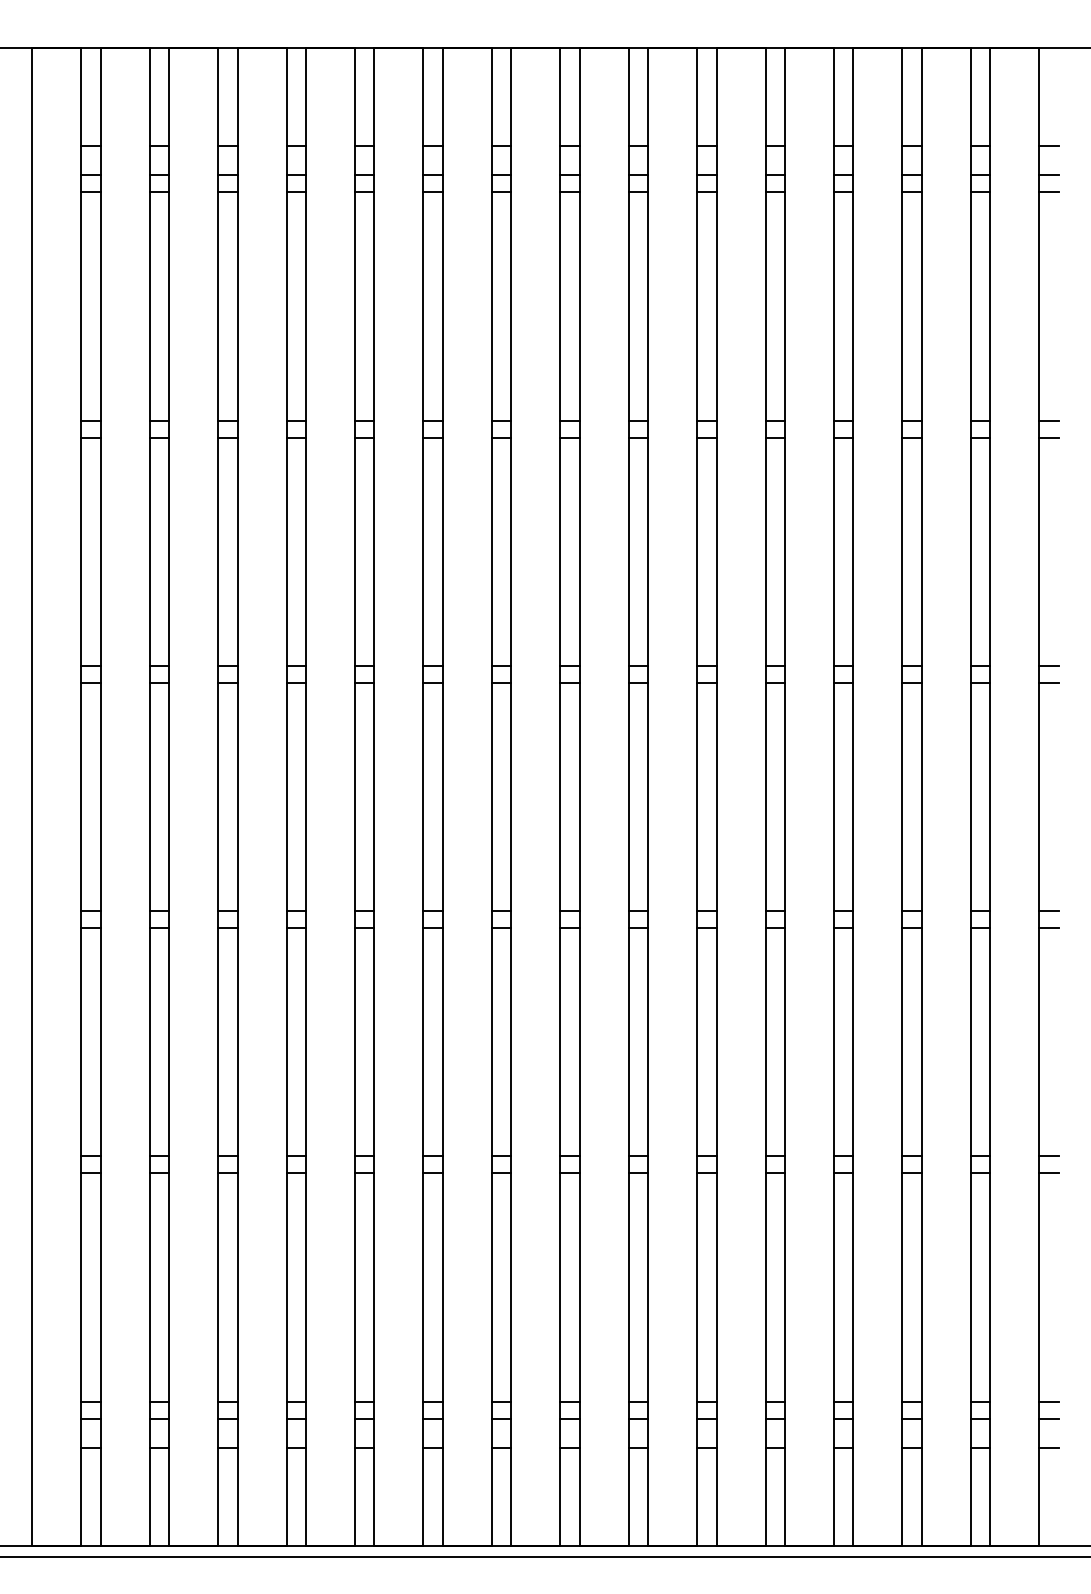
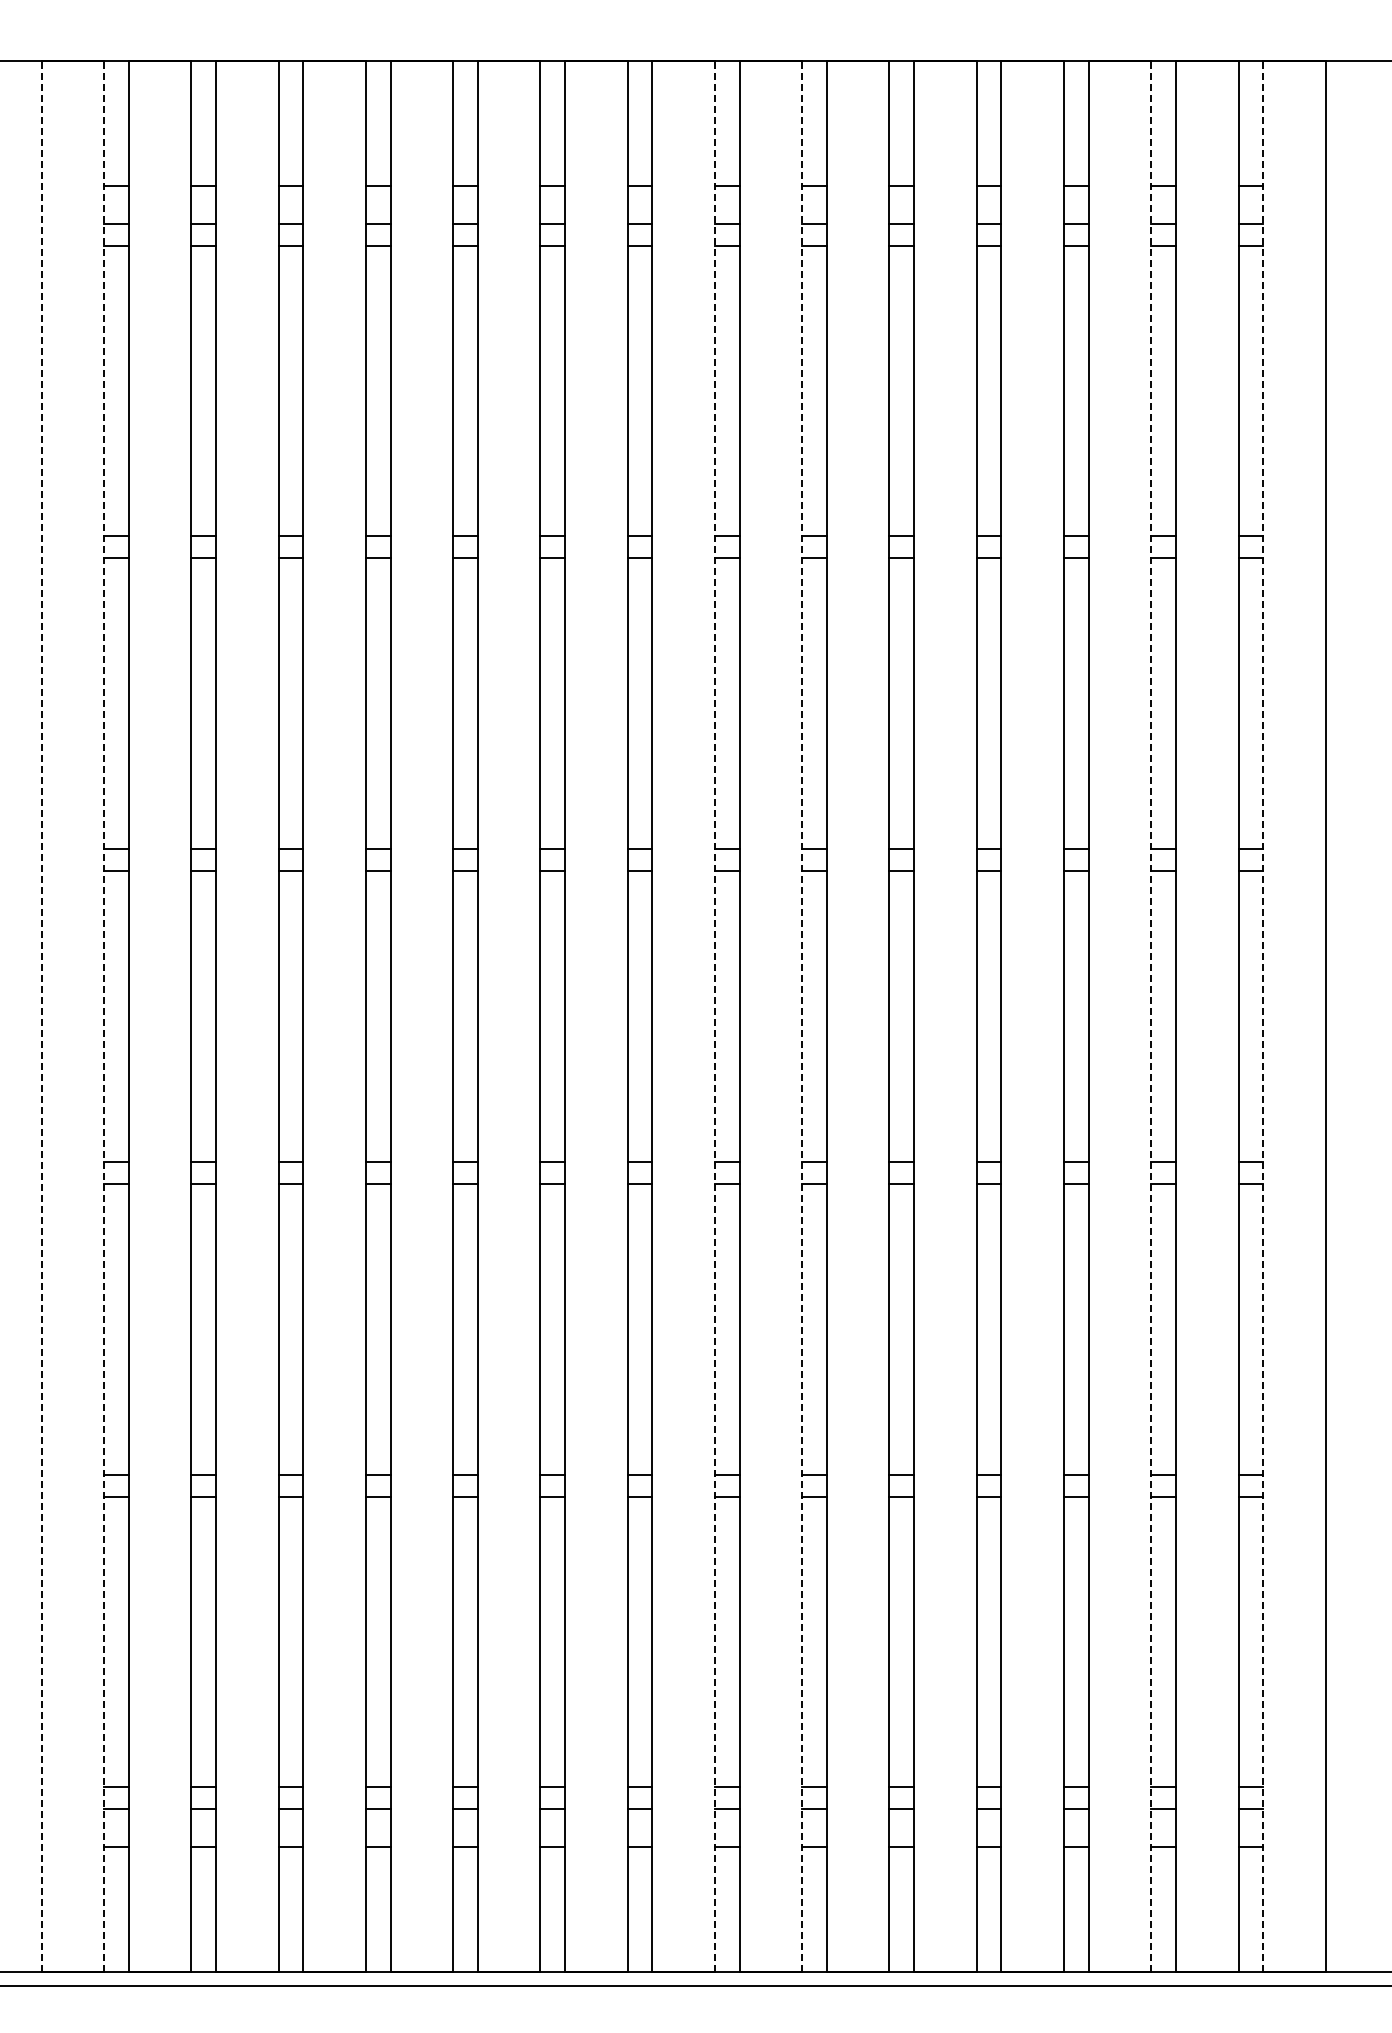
line: (1048, 146) -> (1337, 186), removed
line: (1048, 175) -> (1337, 223), removed
line: (1048, 192) -> (1337, 245), removed
line: (1048, 420) -> (1337, 536), removed
line: (1048, 437) -> (1337, 558), removed
line: (1048, 666) -> (1337, 849), removed
line: (1048, 683) -> (1337, 871), removed
line: (32, 797) -> (41, 1016), solid -> dashed
line: (81, 797) -> (104, 1016), solid -> dashed
line: (560, 797) -> (714, 1016), solid -> dashed
line: (629, 797) -> (802, 1016), solid -> dashed
line: (902, 797) -> (1151, 1016), solid -> dashed
line: (990, 797) -> (1263, 1016), solid -> dashed
line: (1048, 910) -> (1337, 1161), removed
line: (1048, 927) -> (1337, 1183), removed
line: (1048, 1156) -> (1337, 1474), removed
line: (1048, 1173) -> (1337, 1496), removed
line: (1048, 1401) -> (1337, 1787), removed
line: (1048, 1418) -> (1337, 1809), removed
line: (1048, 1447) -> (1337, 1846), removed

